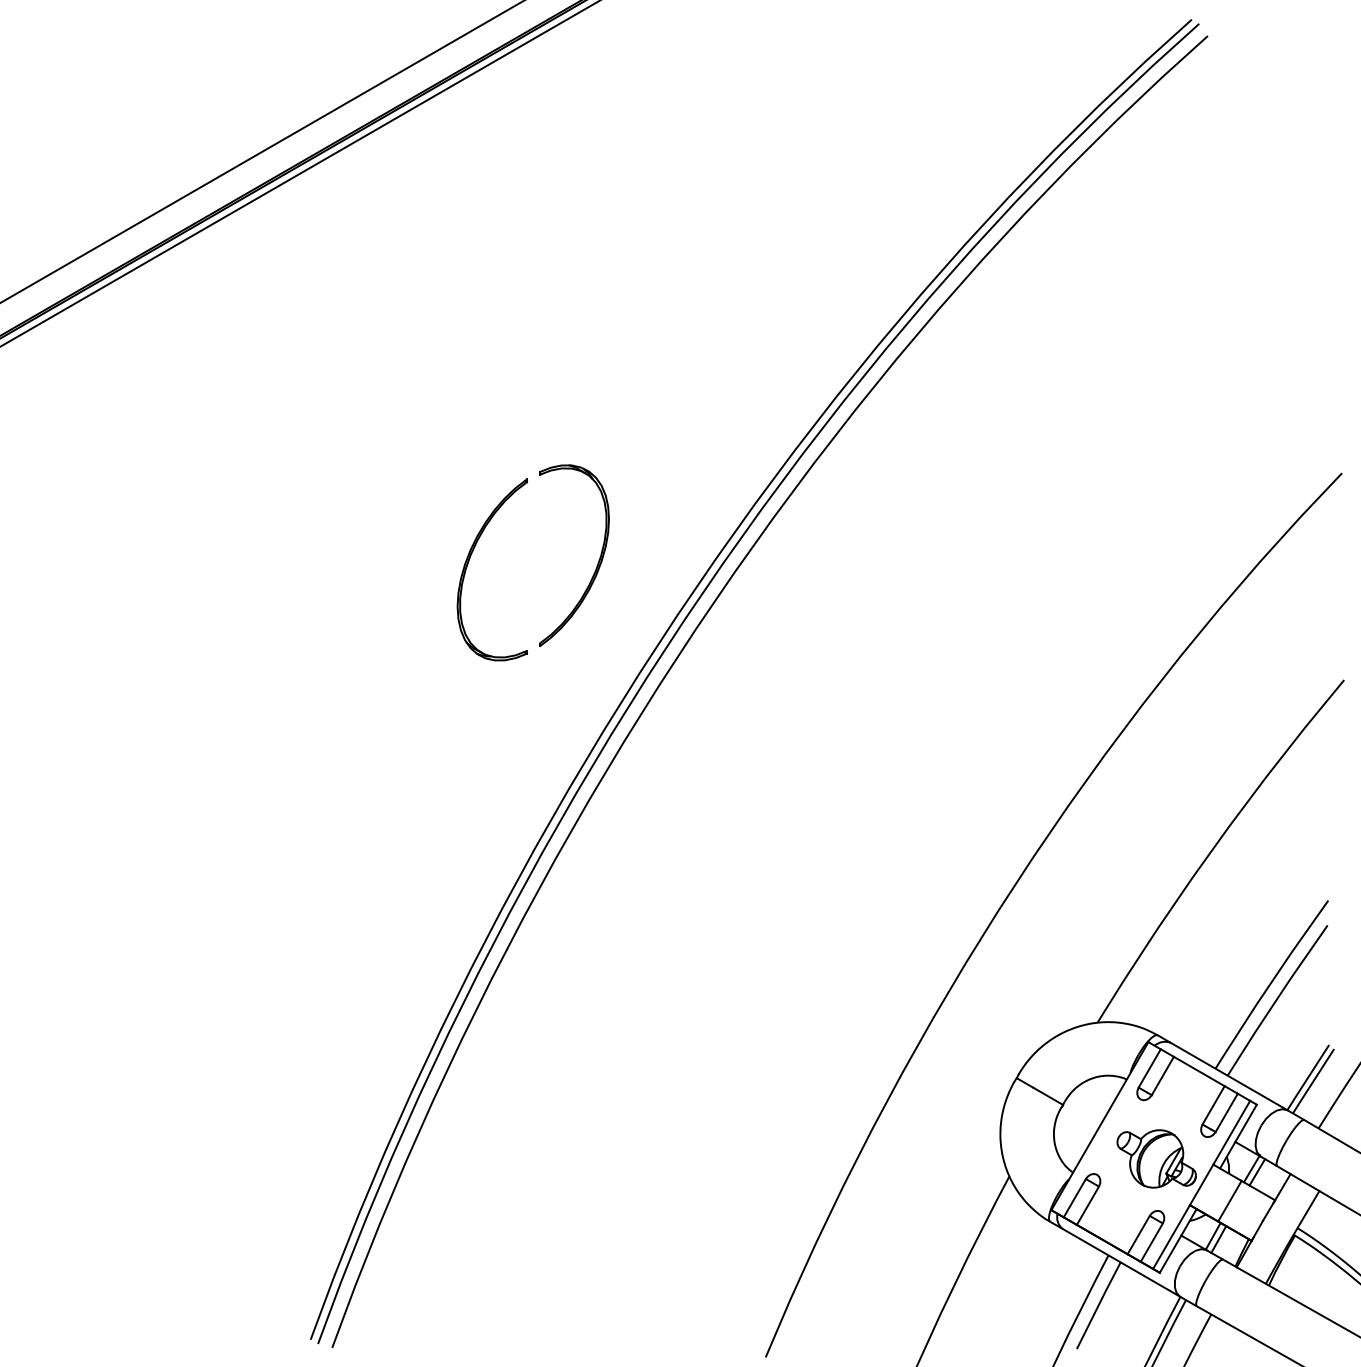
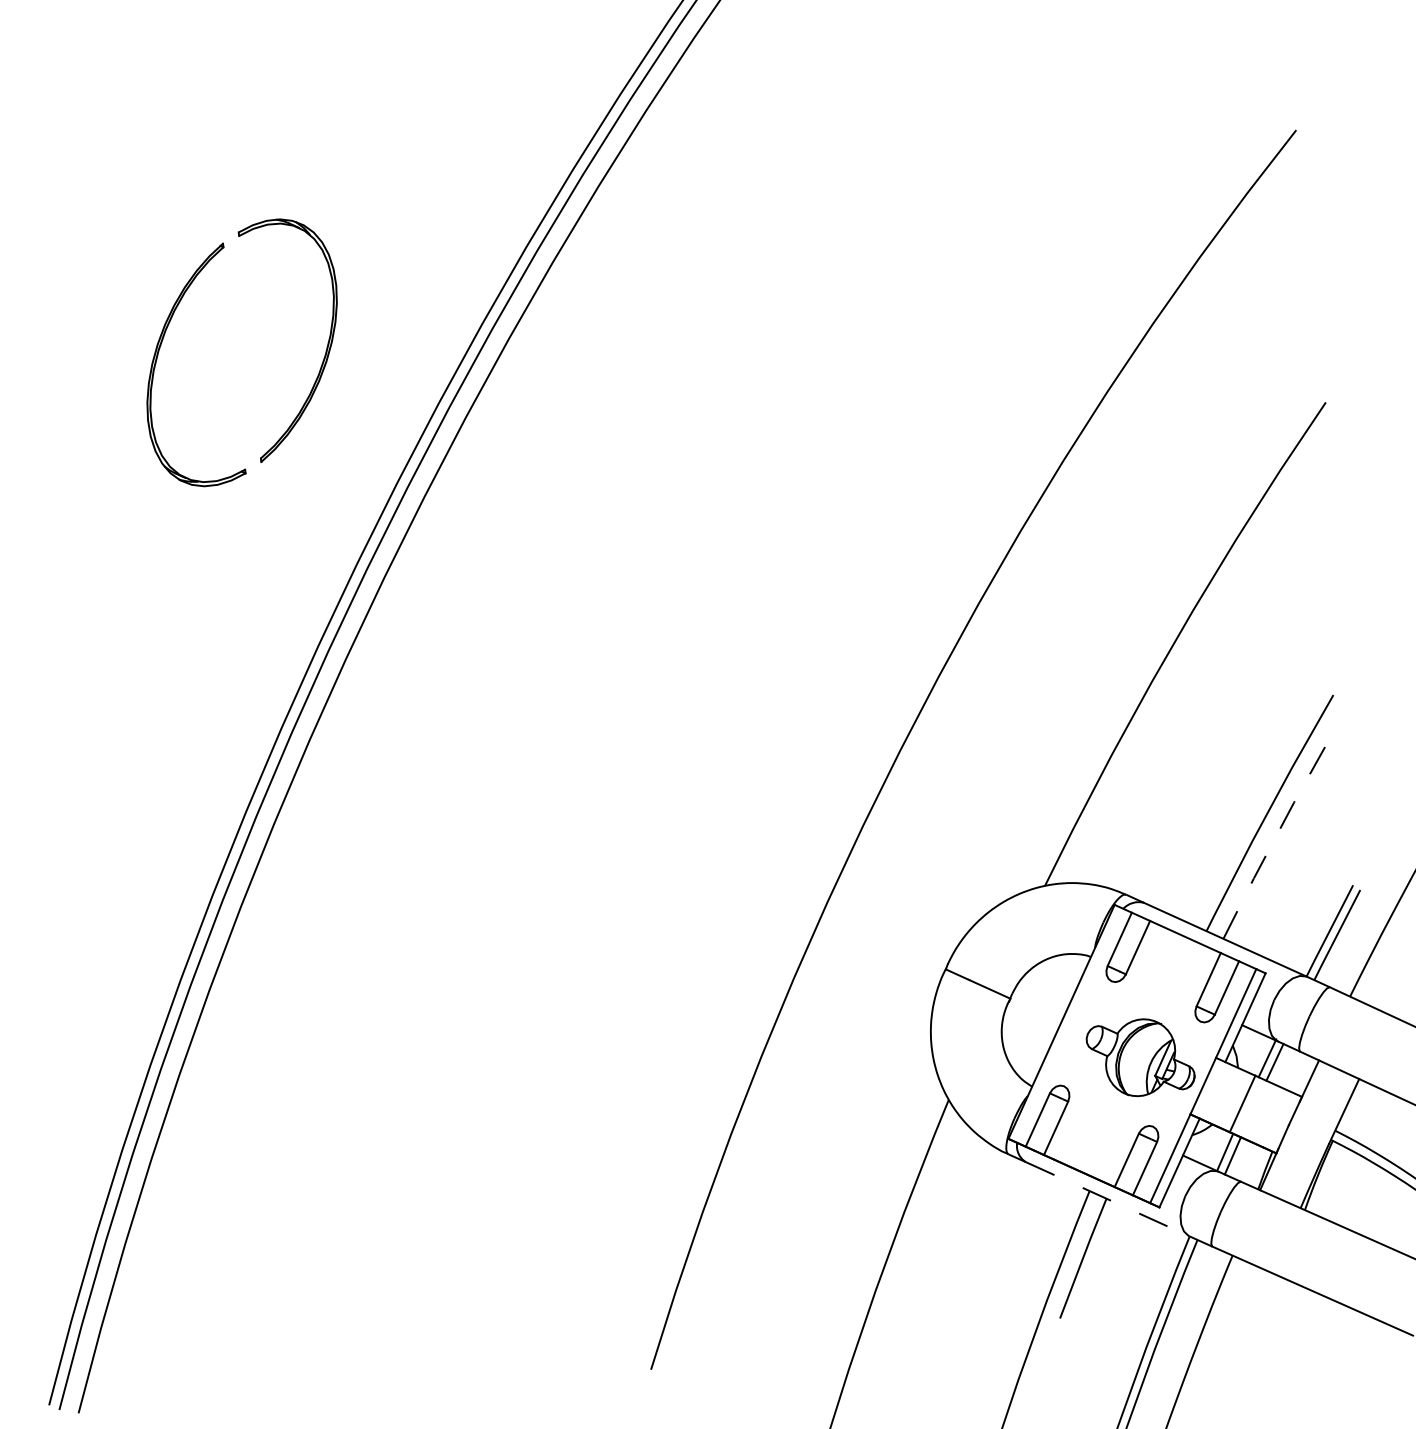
line: (1276, 1000) -> (1278, 833), solid -> dashed
line: (1121, 1262) -> (1107, 1198), solid -> dashed

